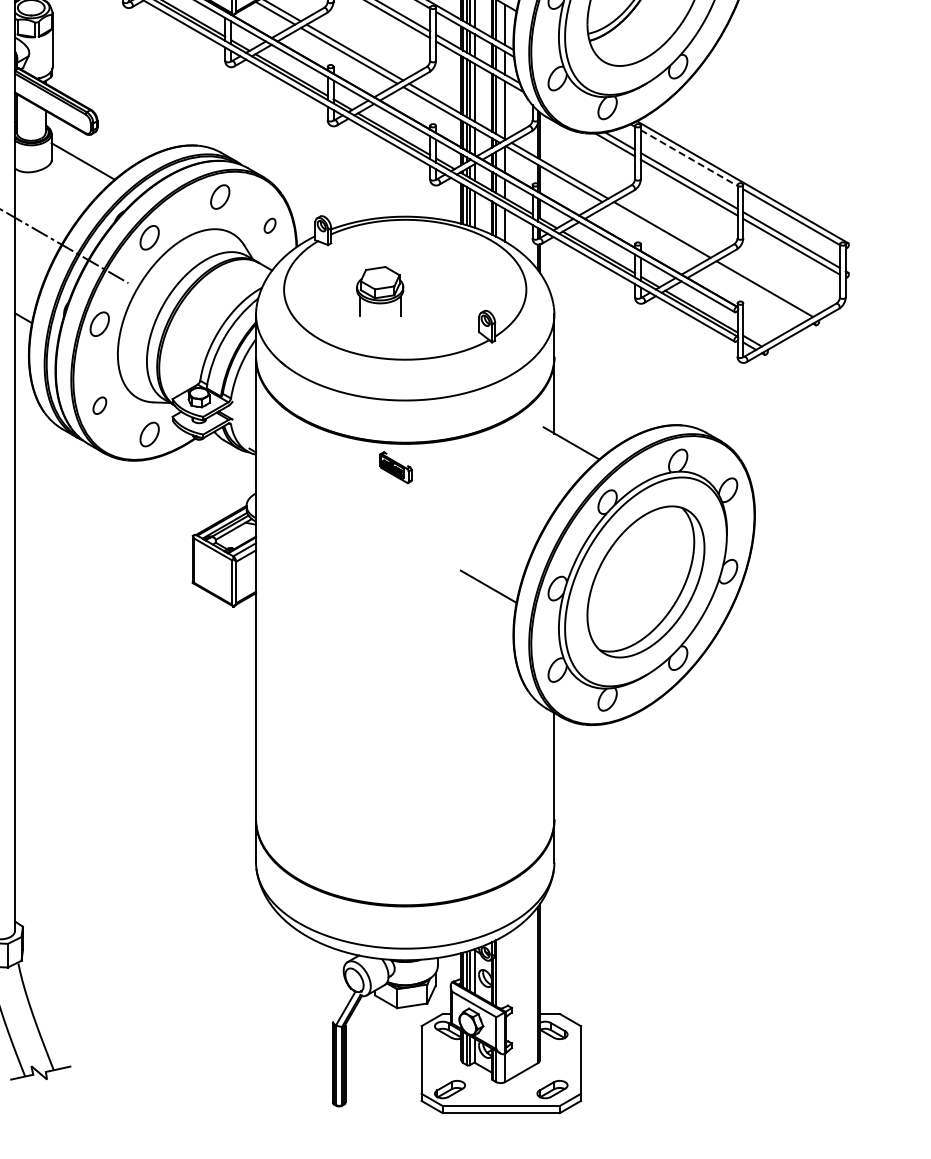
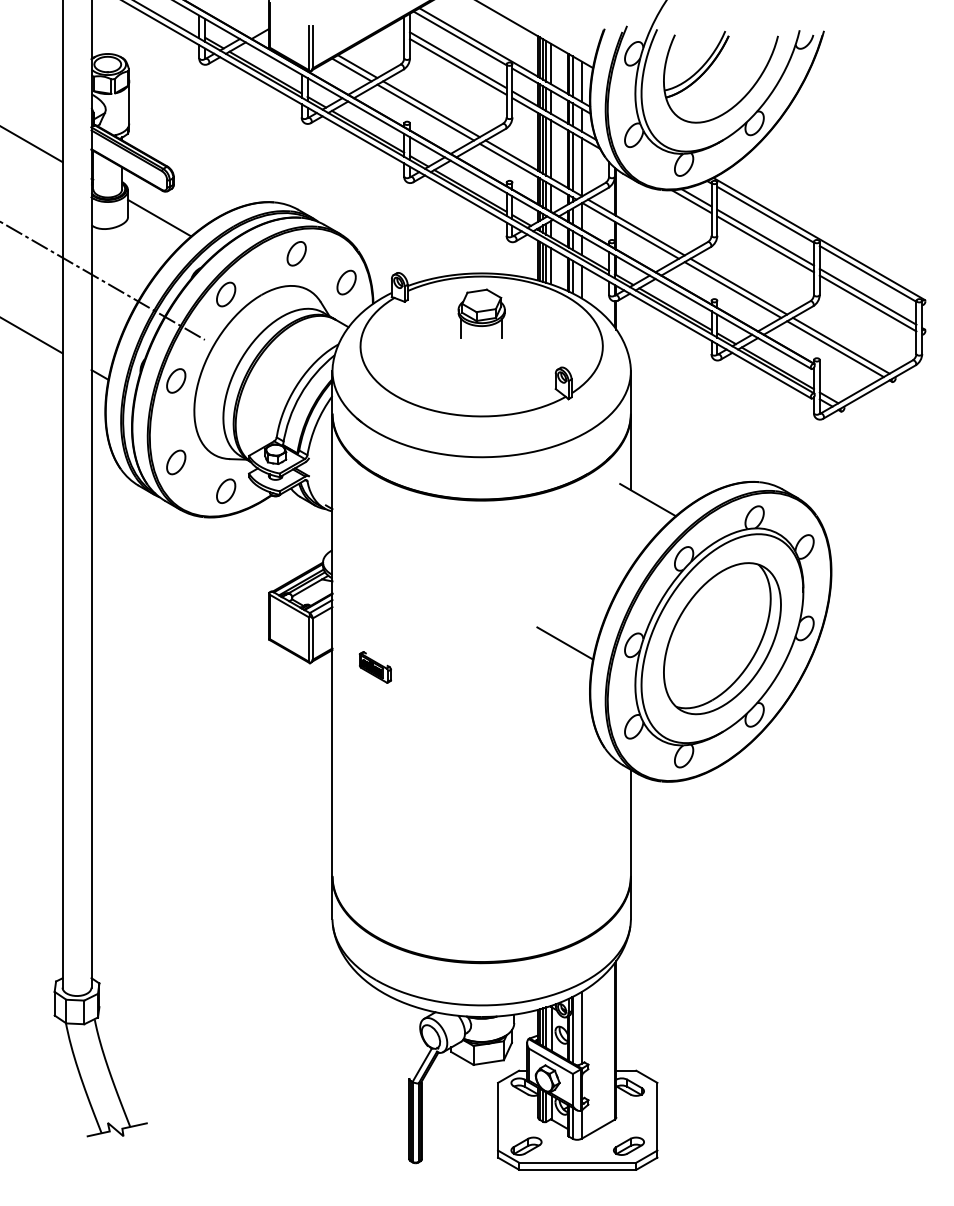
line: (689, 157) -> (765, 214), dashed -> solid
part: (270, 225) -> (346, 282), size x1.67
line: (656, 232) -> (732, 289), added
part: (380, 290) -> (481, 313), moved
line: (759, 292) -> (835, 349), added
part: (100, 405) -> (176, 462), size x1.43
part: (395, 467) -> (374, 667), moved
line: (505, 970) -> (581, 1027), added

